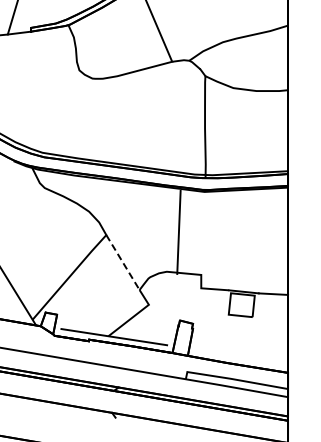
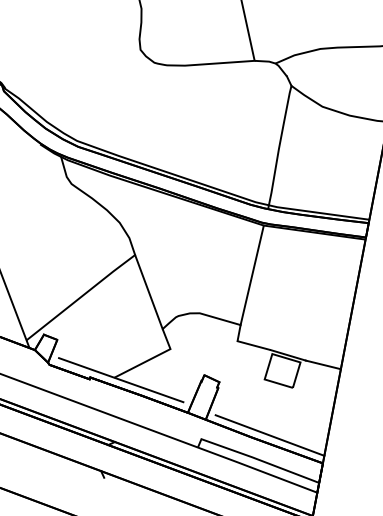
line: (178, 231) -> (251, 274), moved
line: (123, 262) -> (149, 292), dashed -> solid
line: (241, 358) -> (269, 435), added

